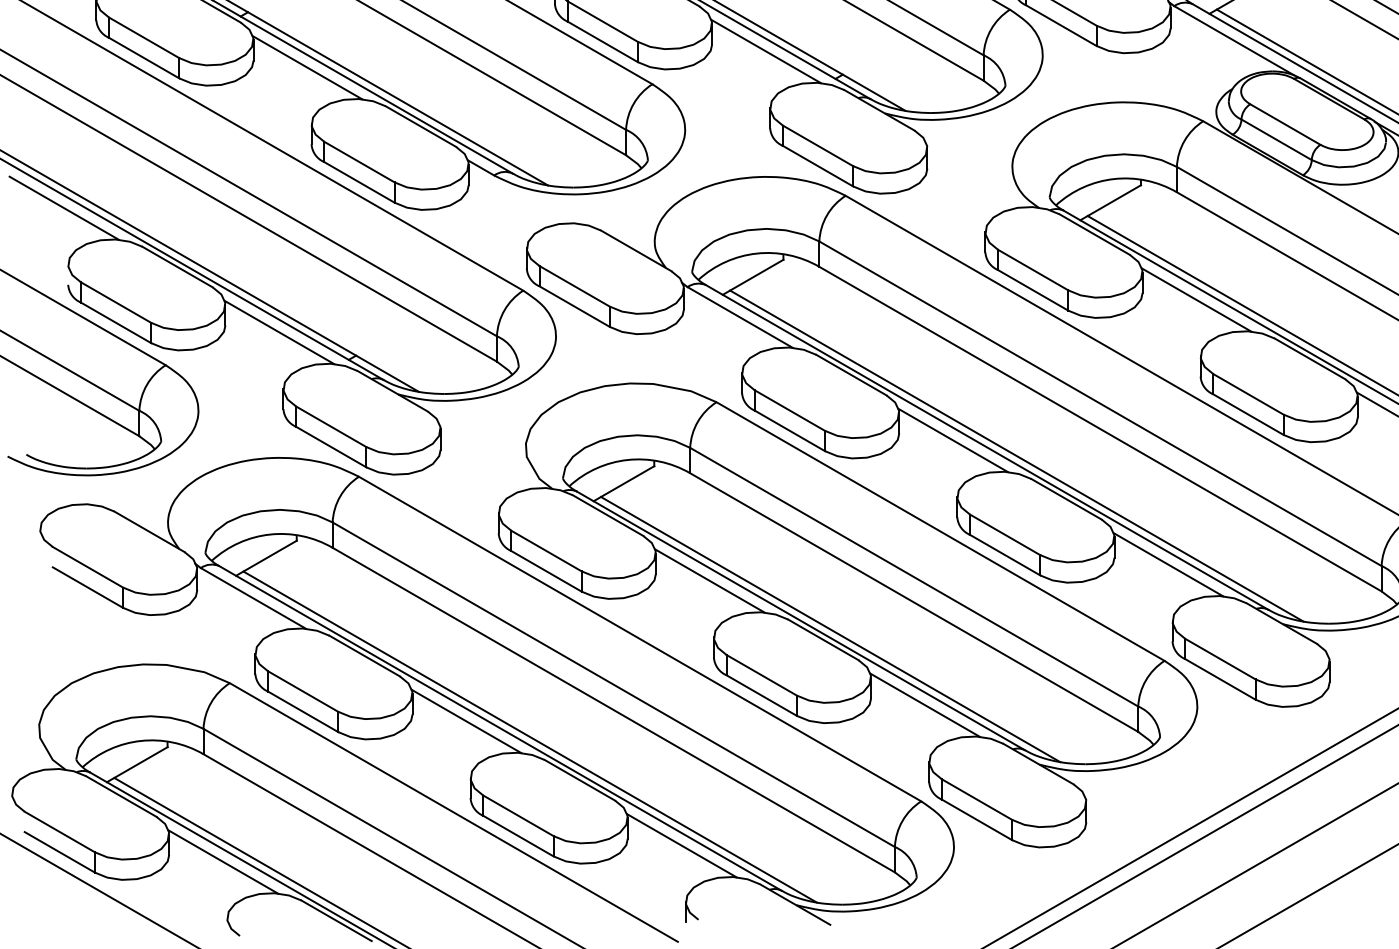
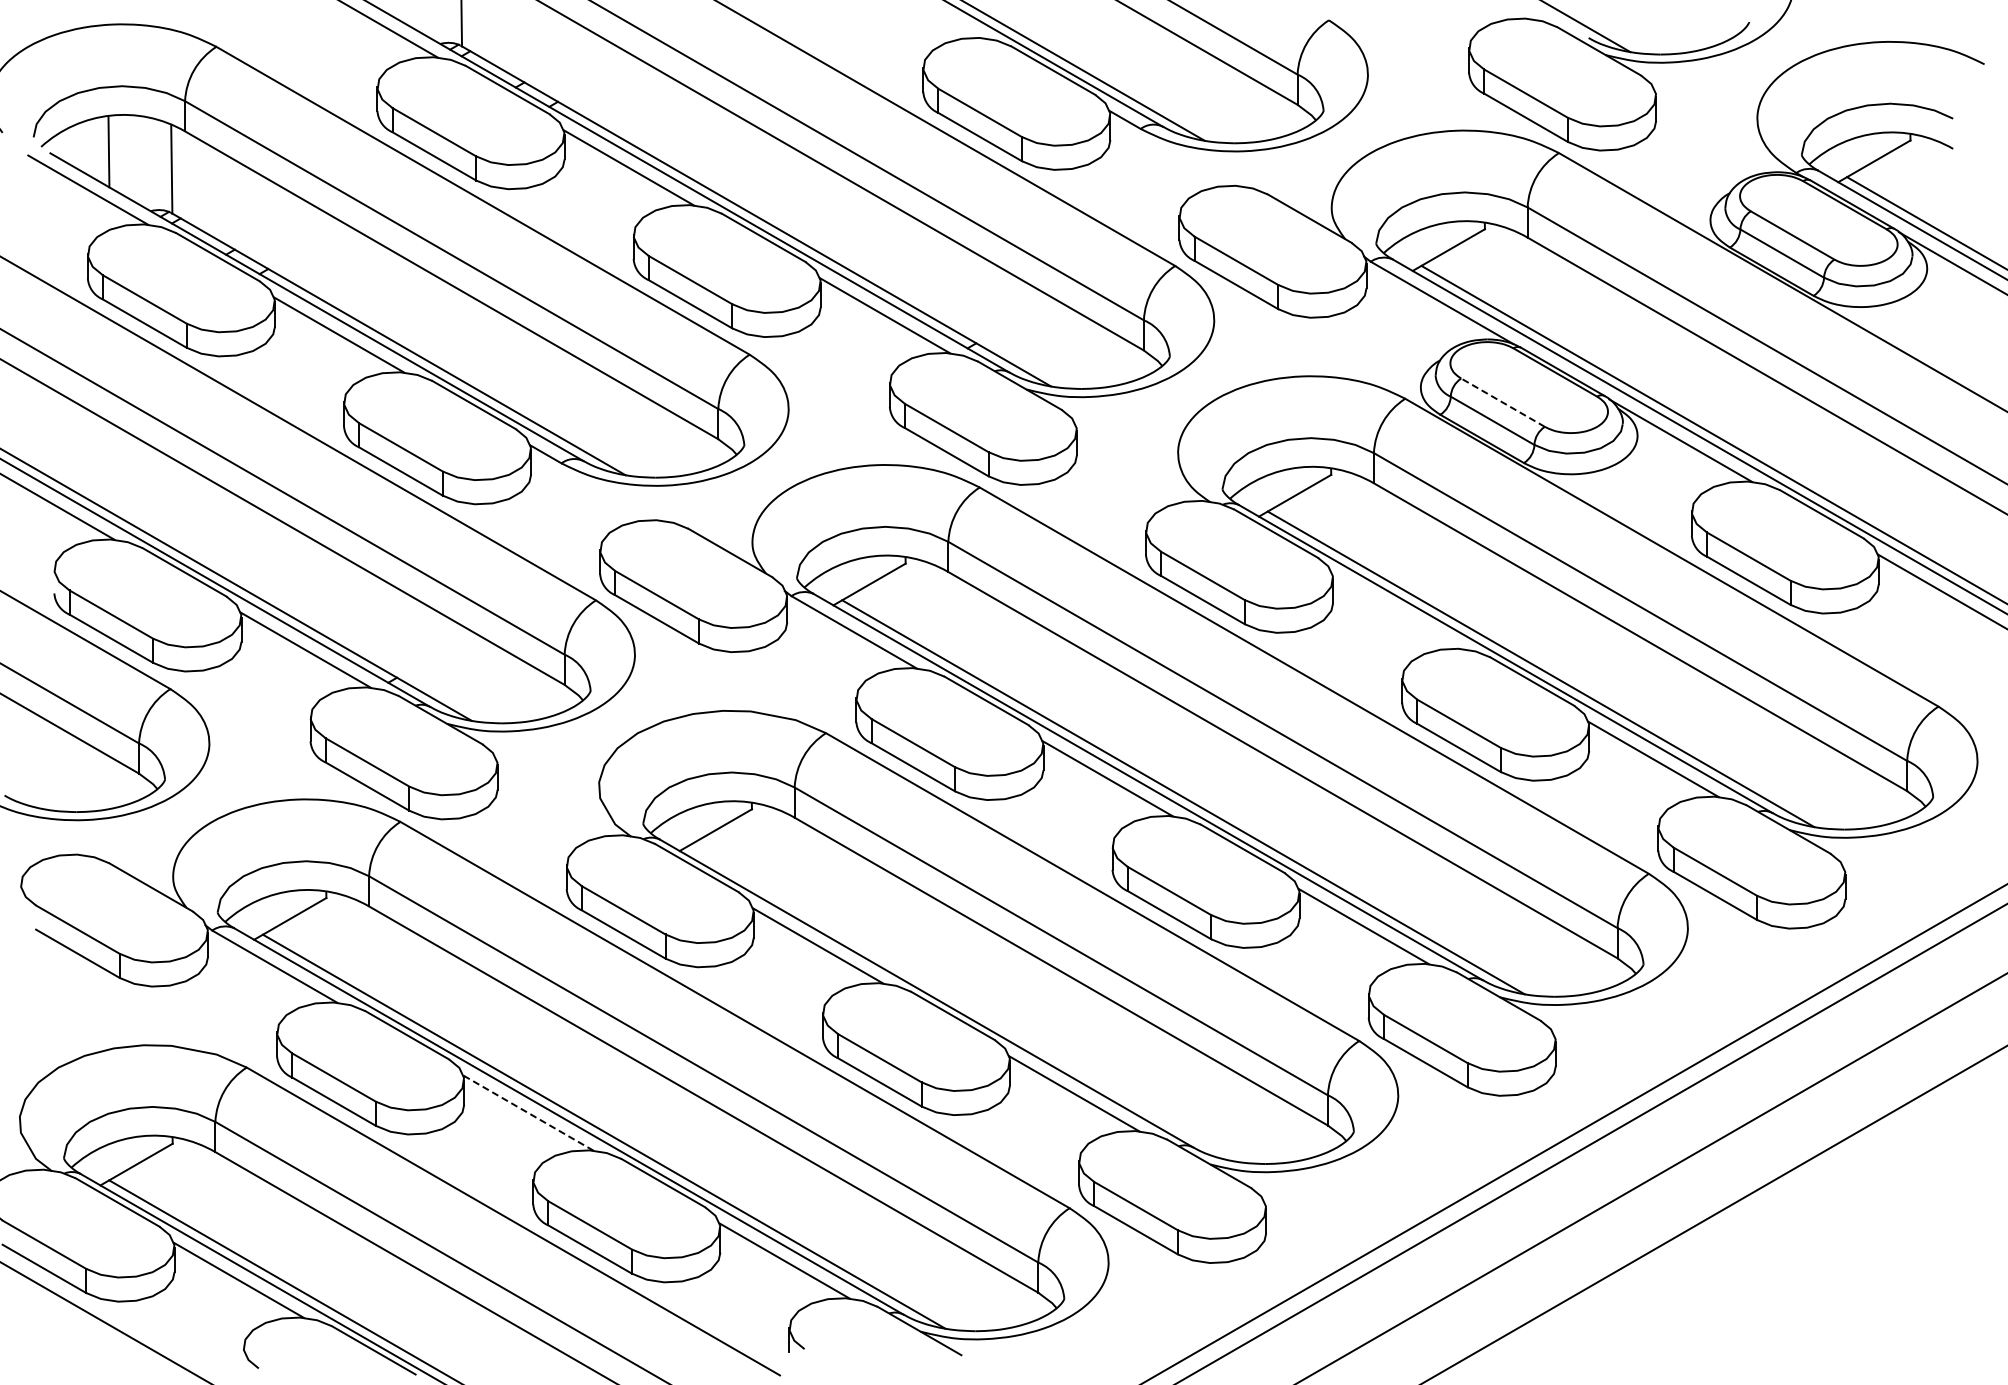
line: (1284, 124) -> (1502, 402), solid -> dashed
line: (1196, 299) -> (1397, 611), removed
line: (830, 629) -> (961, 1003), removed
line: (466, 720) -> (528, 1112), solid -> dashed

